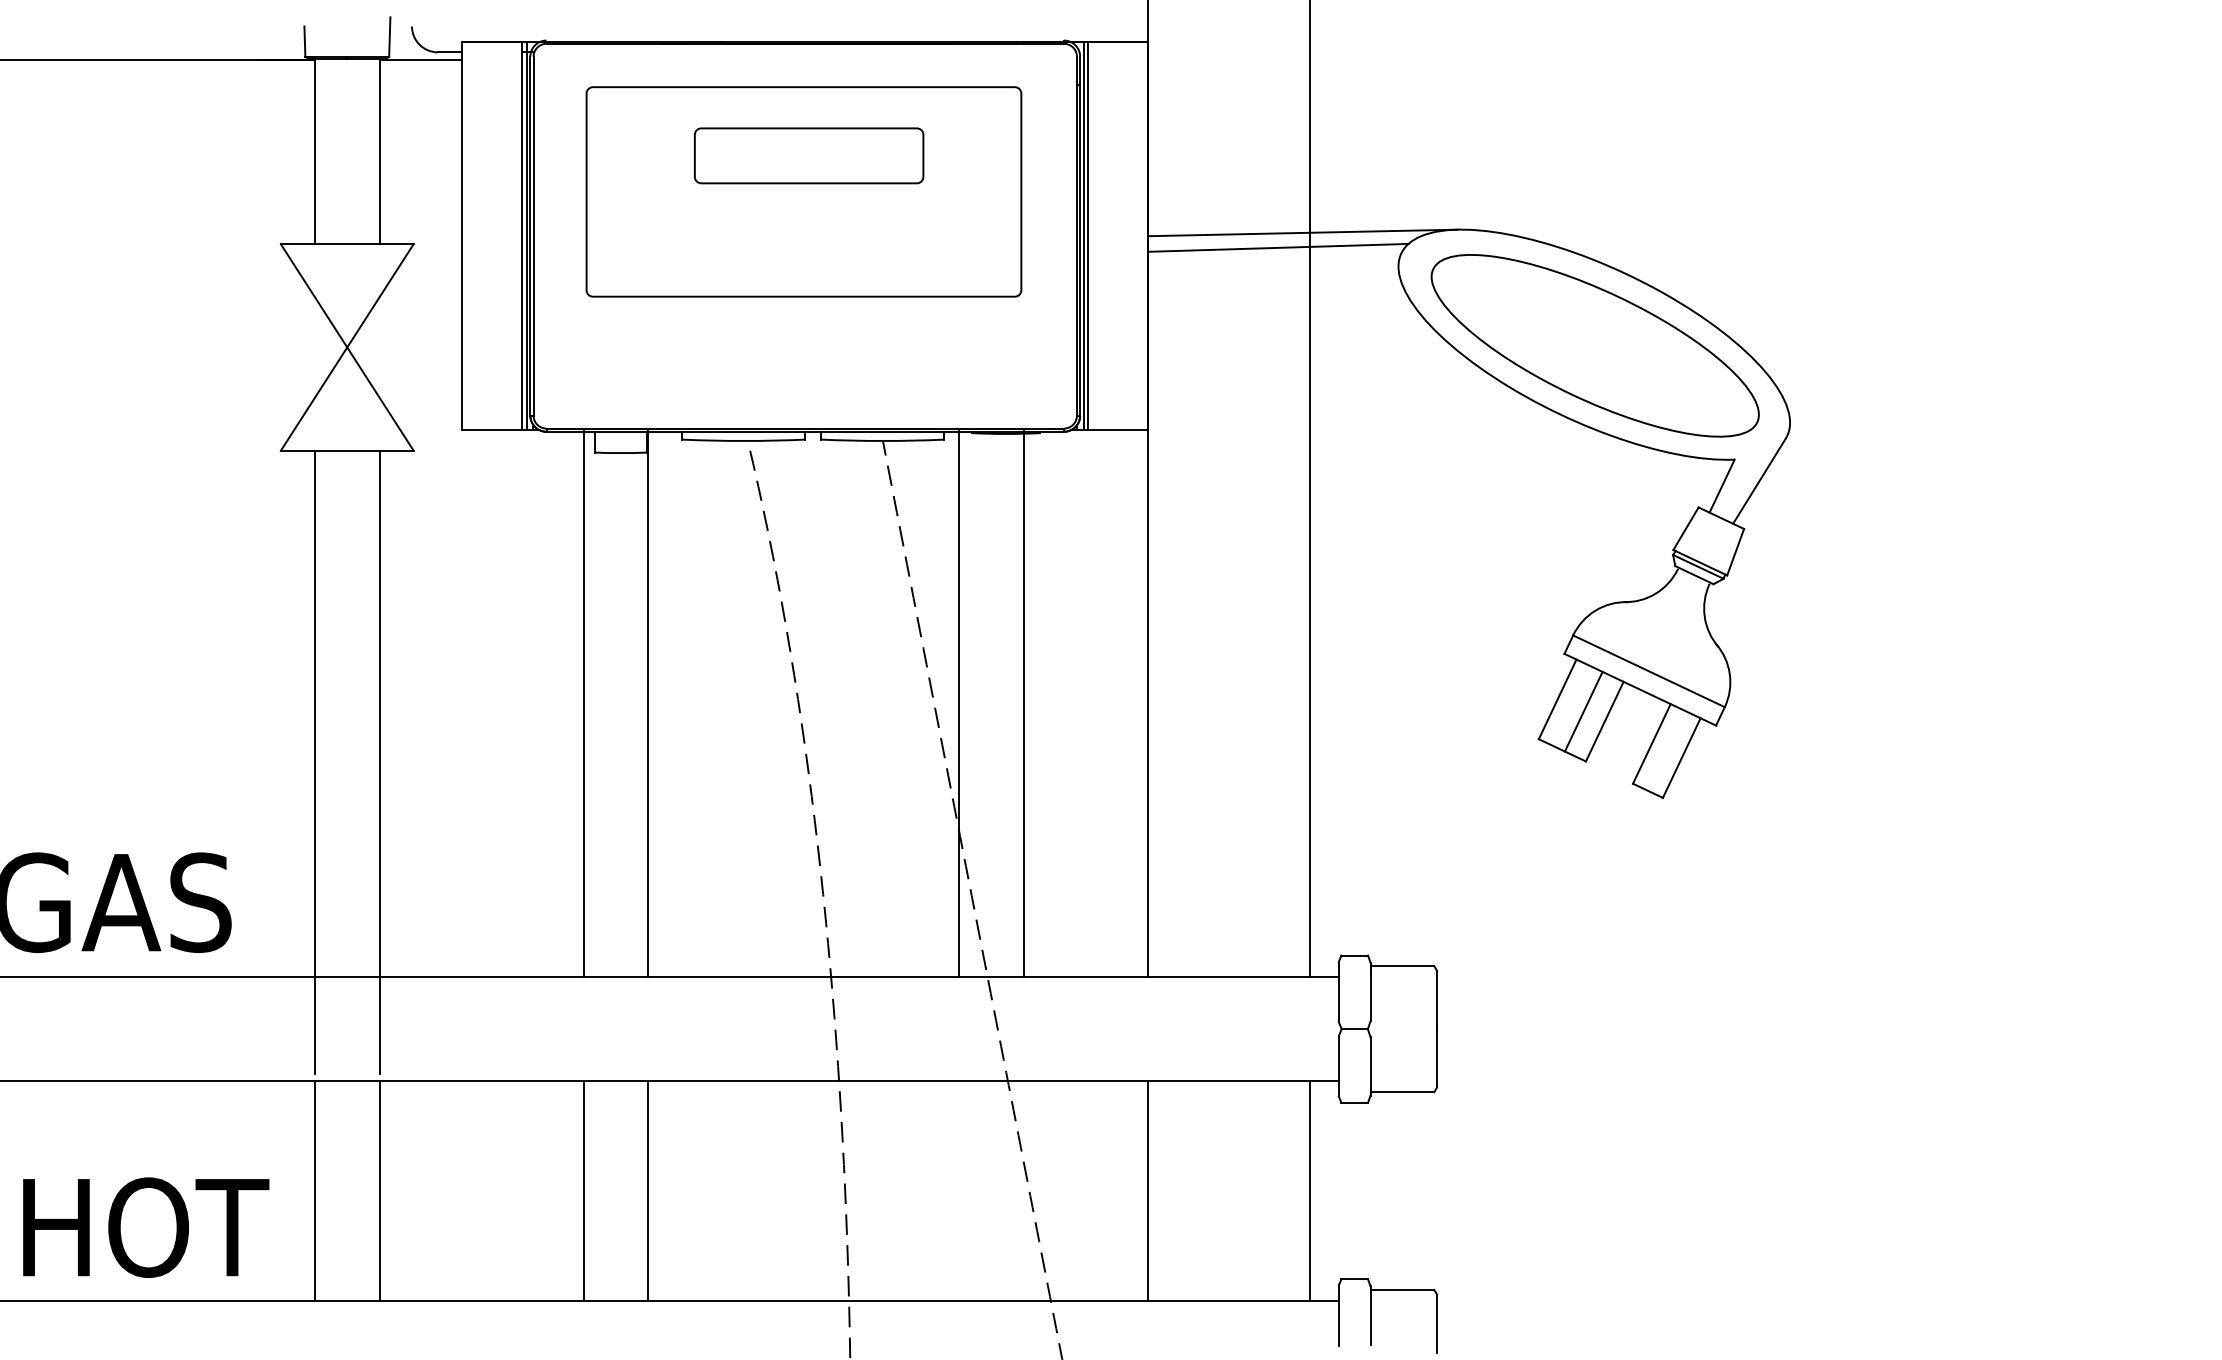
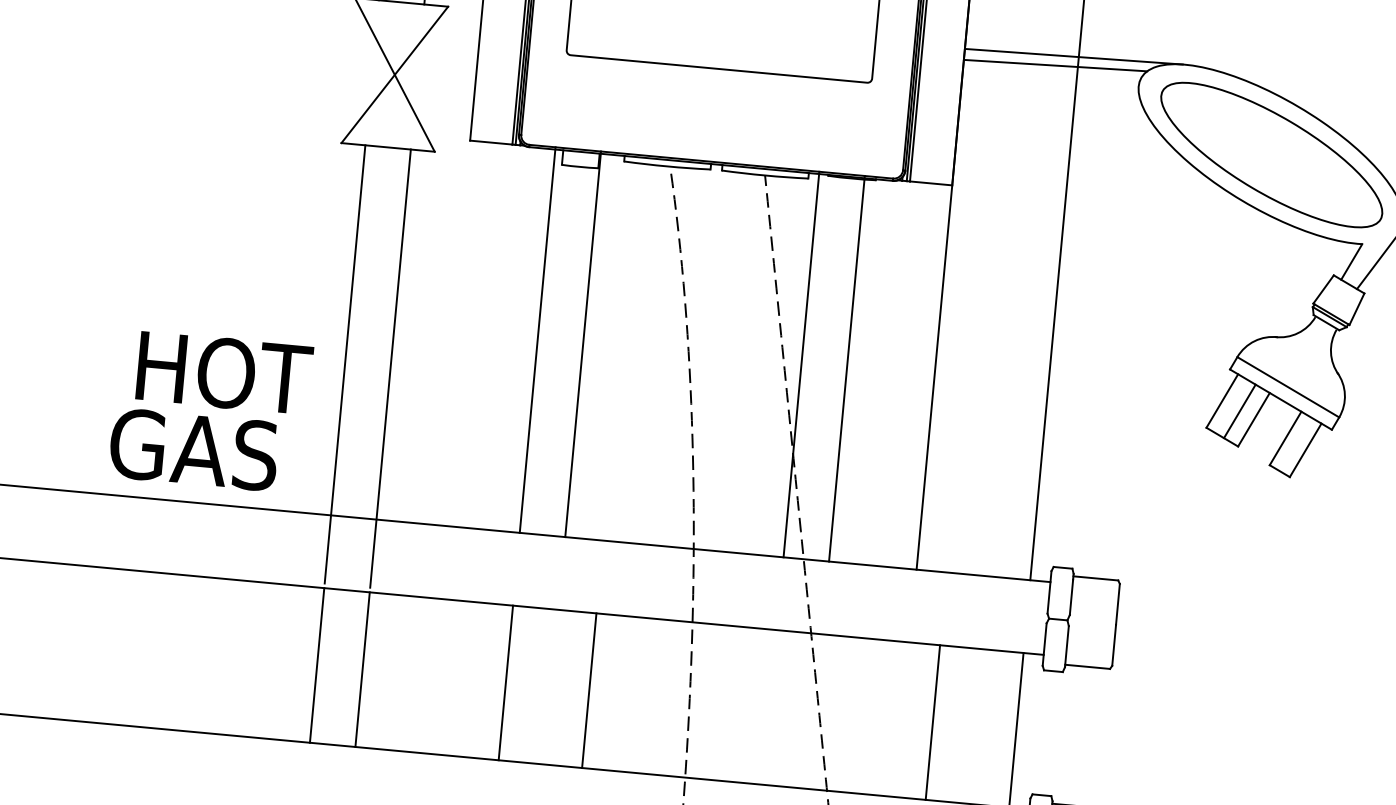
line: (648, 1190) -> (589, 690), moved
line: (1148, 1190) -> (933, 722), moved
text: (146, 1227) -> (224, 373), moved

